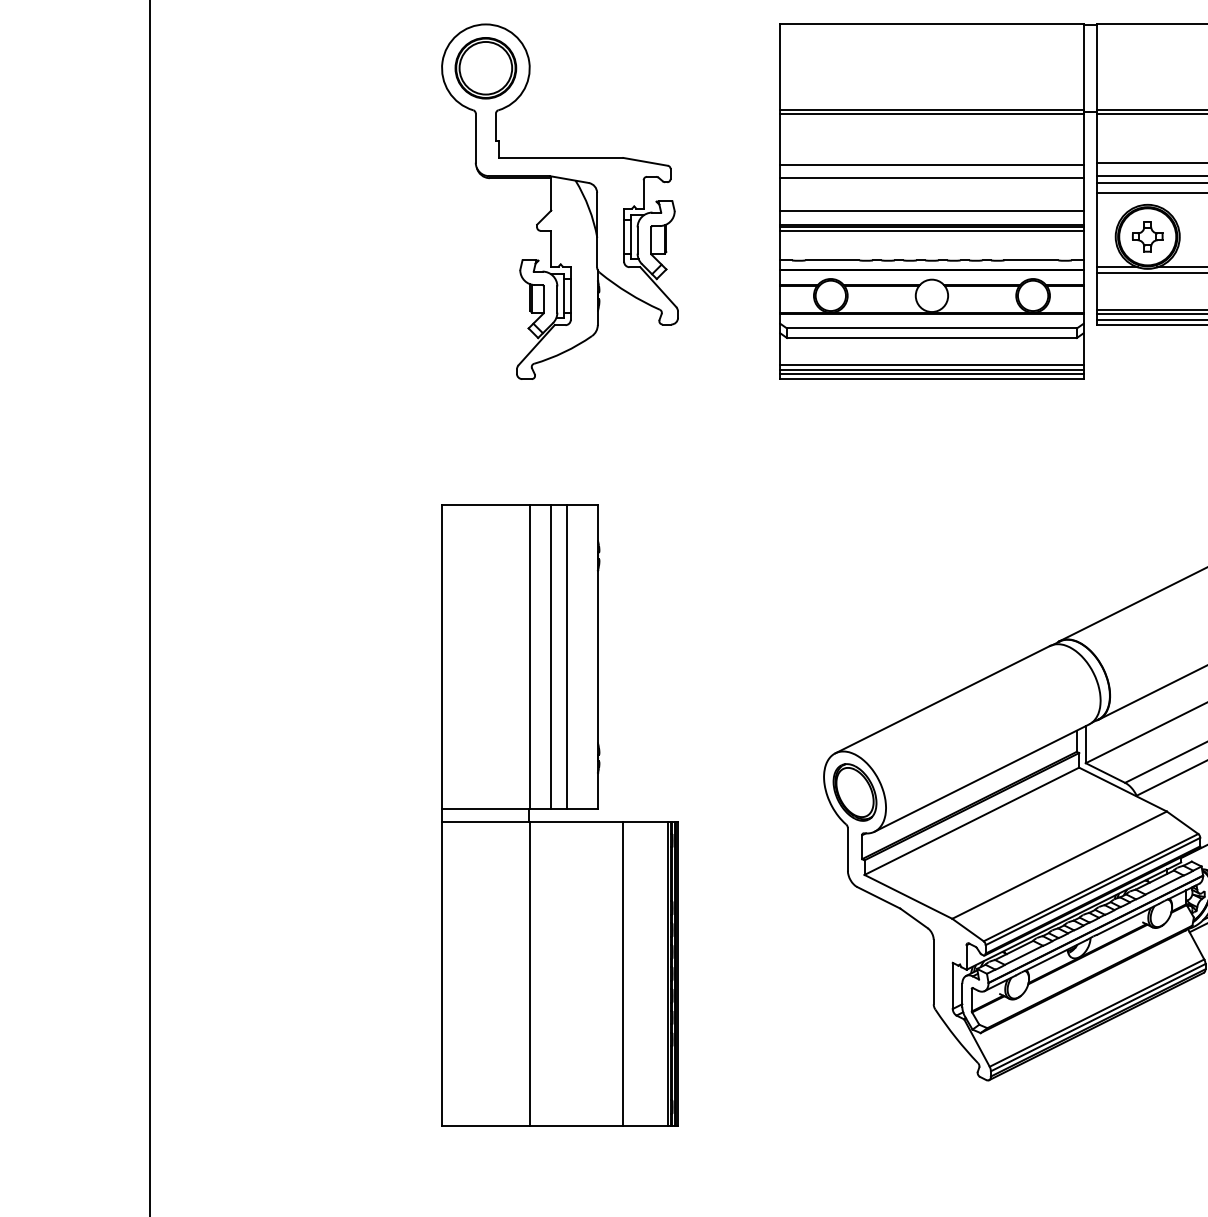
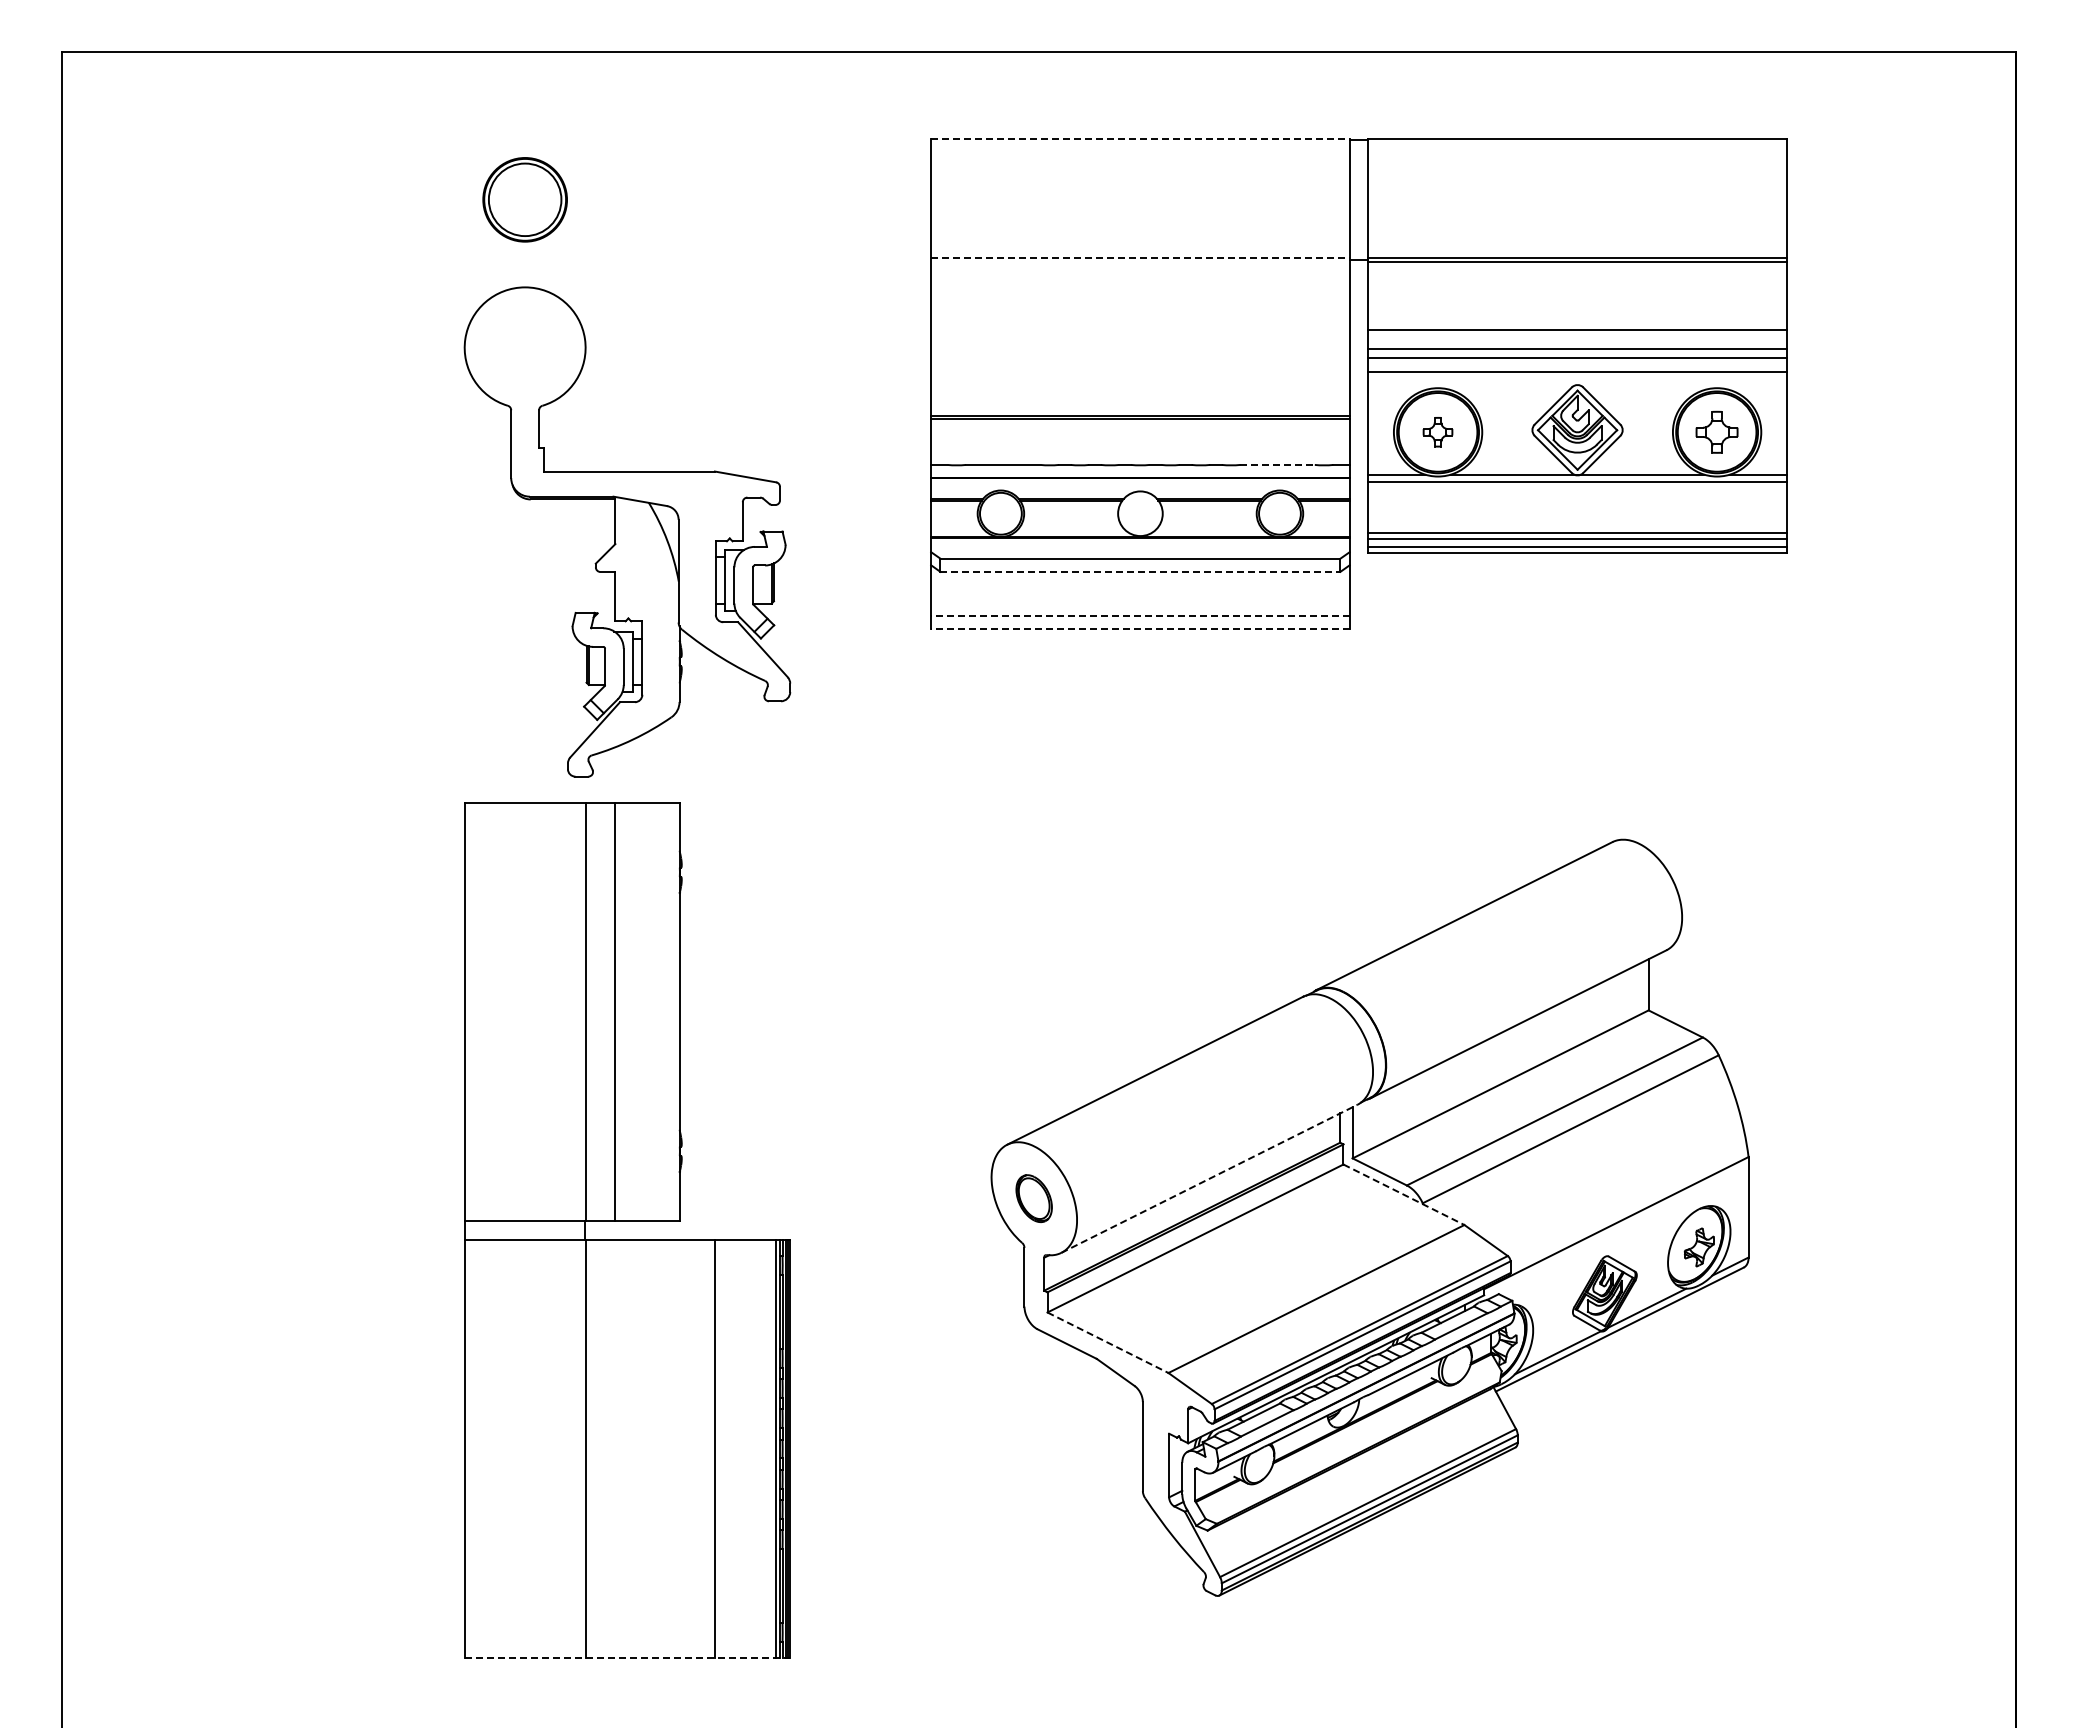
line: (932, 24) -> (1140, 139), solid -> dashed
line: (932, 110) -> (1140, 257), solid -> dashed
line: (932, 113) -> (1140, 262), removed
line: (932, 164) -> (1140, 332), removed
line: (932, 178) -> (1140, 351), removed
part: (560, 201) -> (627, 531), moved
line: (932, 210) -> (1140, 396), removed
line: (932, 231) -> (1140, 424), removed
part: (1147, 236) -> (1437, 431), size x0.7
line: (1032, 260) -> (1278, 464), solid -> dashed
line: (932, 337) -> (1140, 571), solid -> dashed
line: (932, 365) -> (1140, 609), removed
line: (931, 369) -> (1139, 615), solid -> dashed
line: (932, 373) -> (1140, 621), removed
line: (931, 379) -> (1139, 628), solid -> dashed
line: (567, 656) -> (637, 1011), removed
line: (982, 777) -> (1209, 1178), solid -> dashed
line: (1122, 789) -> (1403, 1194), solid -> dashed
part: (854, 792) -> (1033, 1198), size x0.6
line: (908, 896) -> (1108, 1342), solid -> dashed
line: (560, 1125) -> (627, 1658), solid -> dashed

